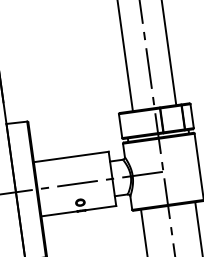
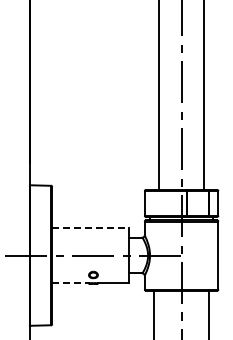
line: (72, 156) -> (91, 227), solid -> dashed
line: (60, 213) -> (71, 283), solid -> dashed

